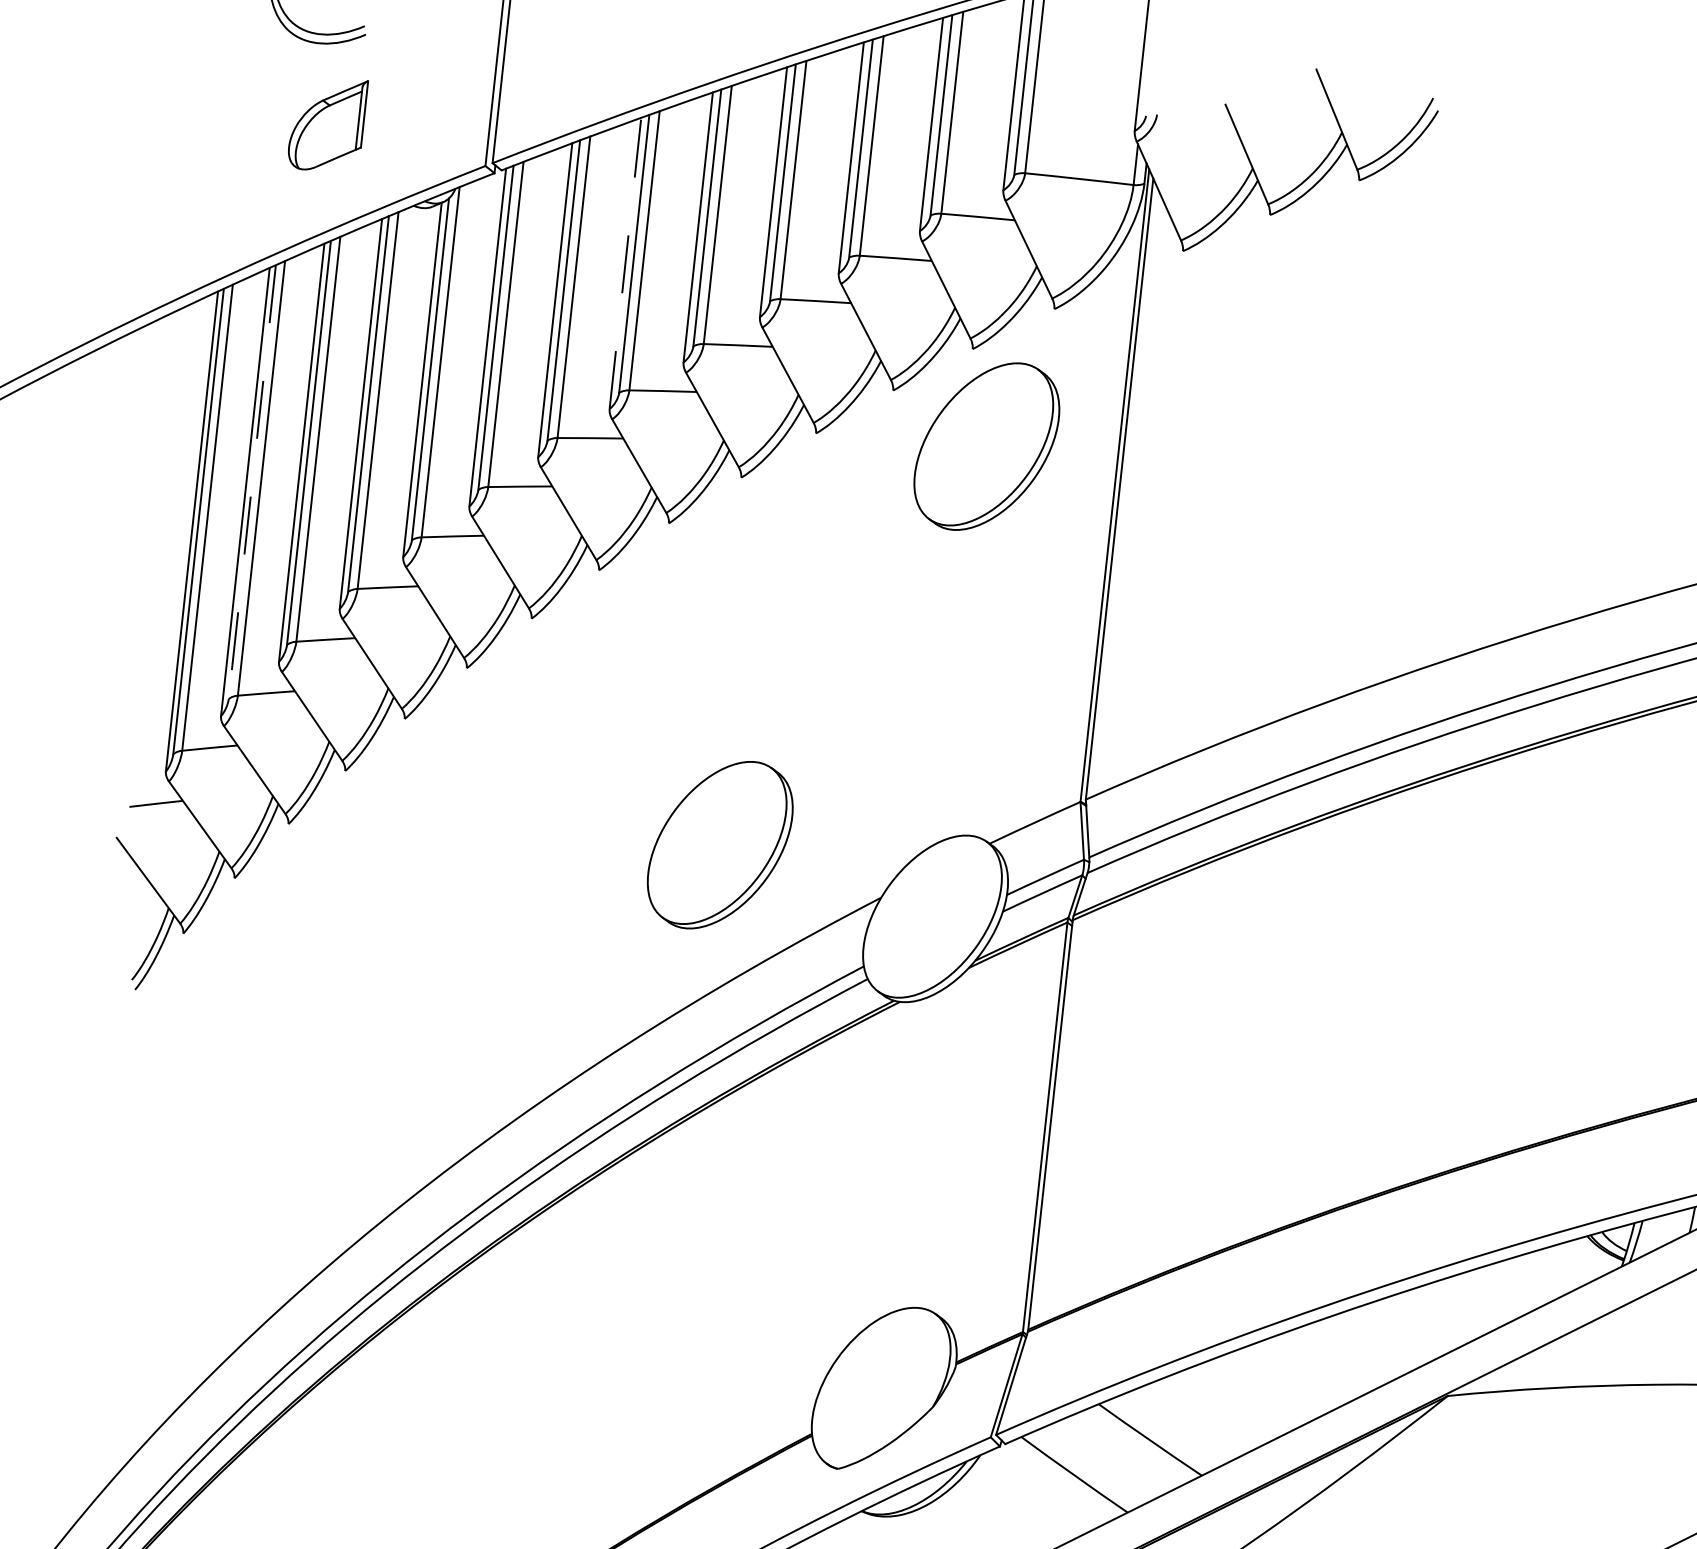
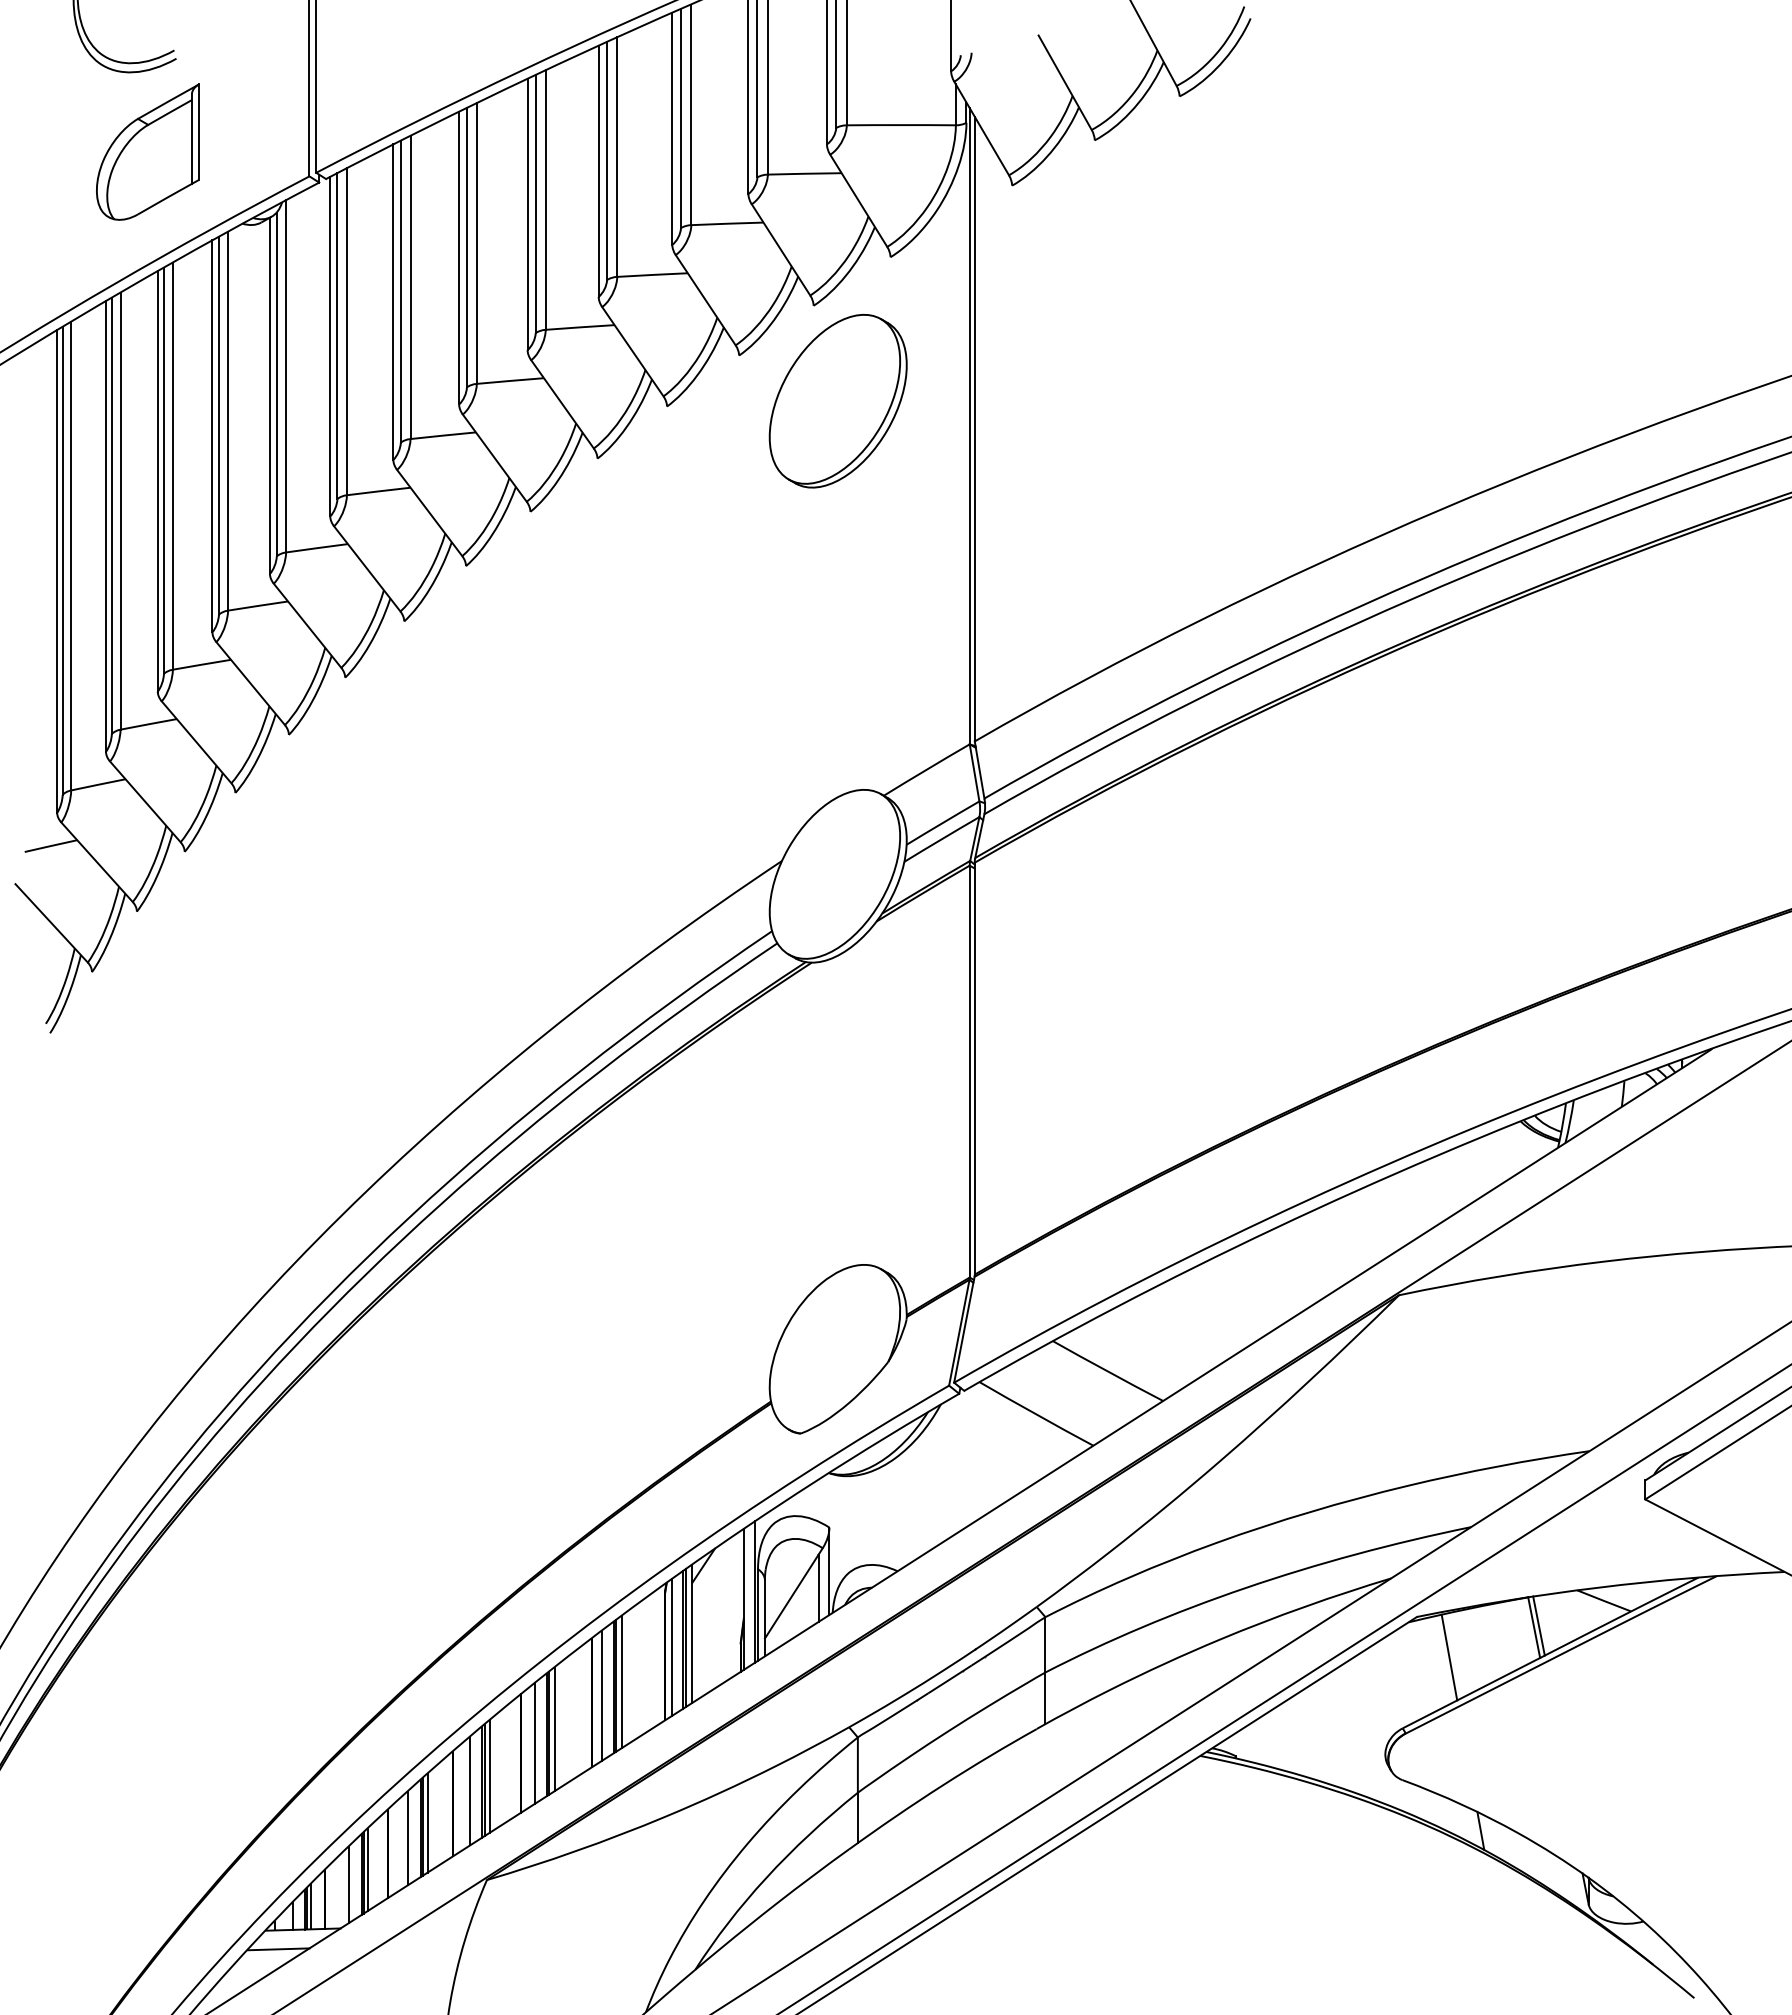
part: (327, 123) -> (147, 151), size x1.43
line: (625, 262) -> (459, 257), dashed -> solid
line: (251, 482) -> (111, 516), dashed -> solid
part: (719, 845) -> (615, 826), removed

